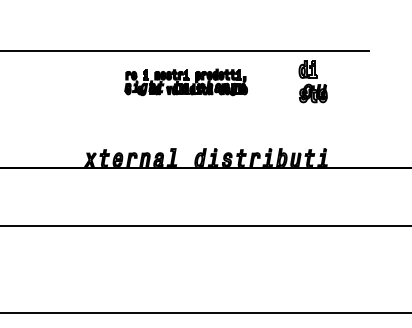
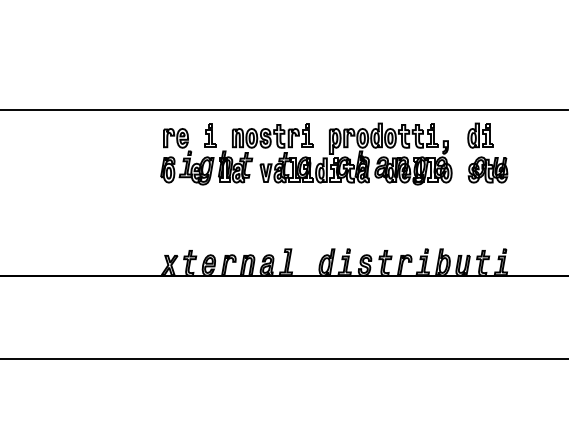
part: (185, 82) -> (305, 154), size x1.67

